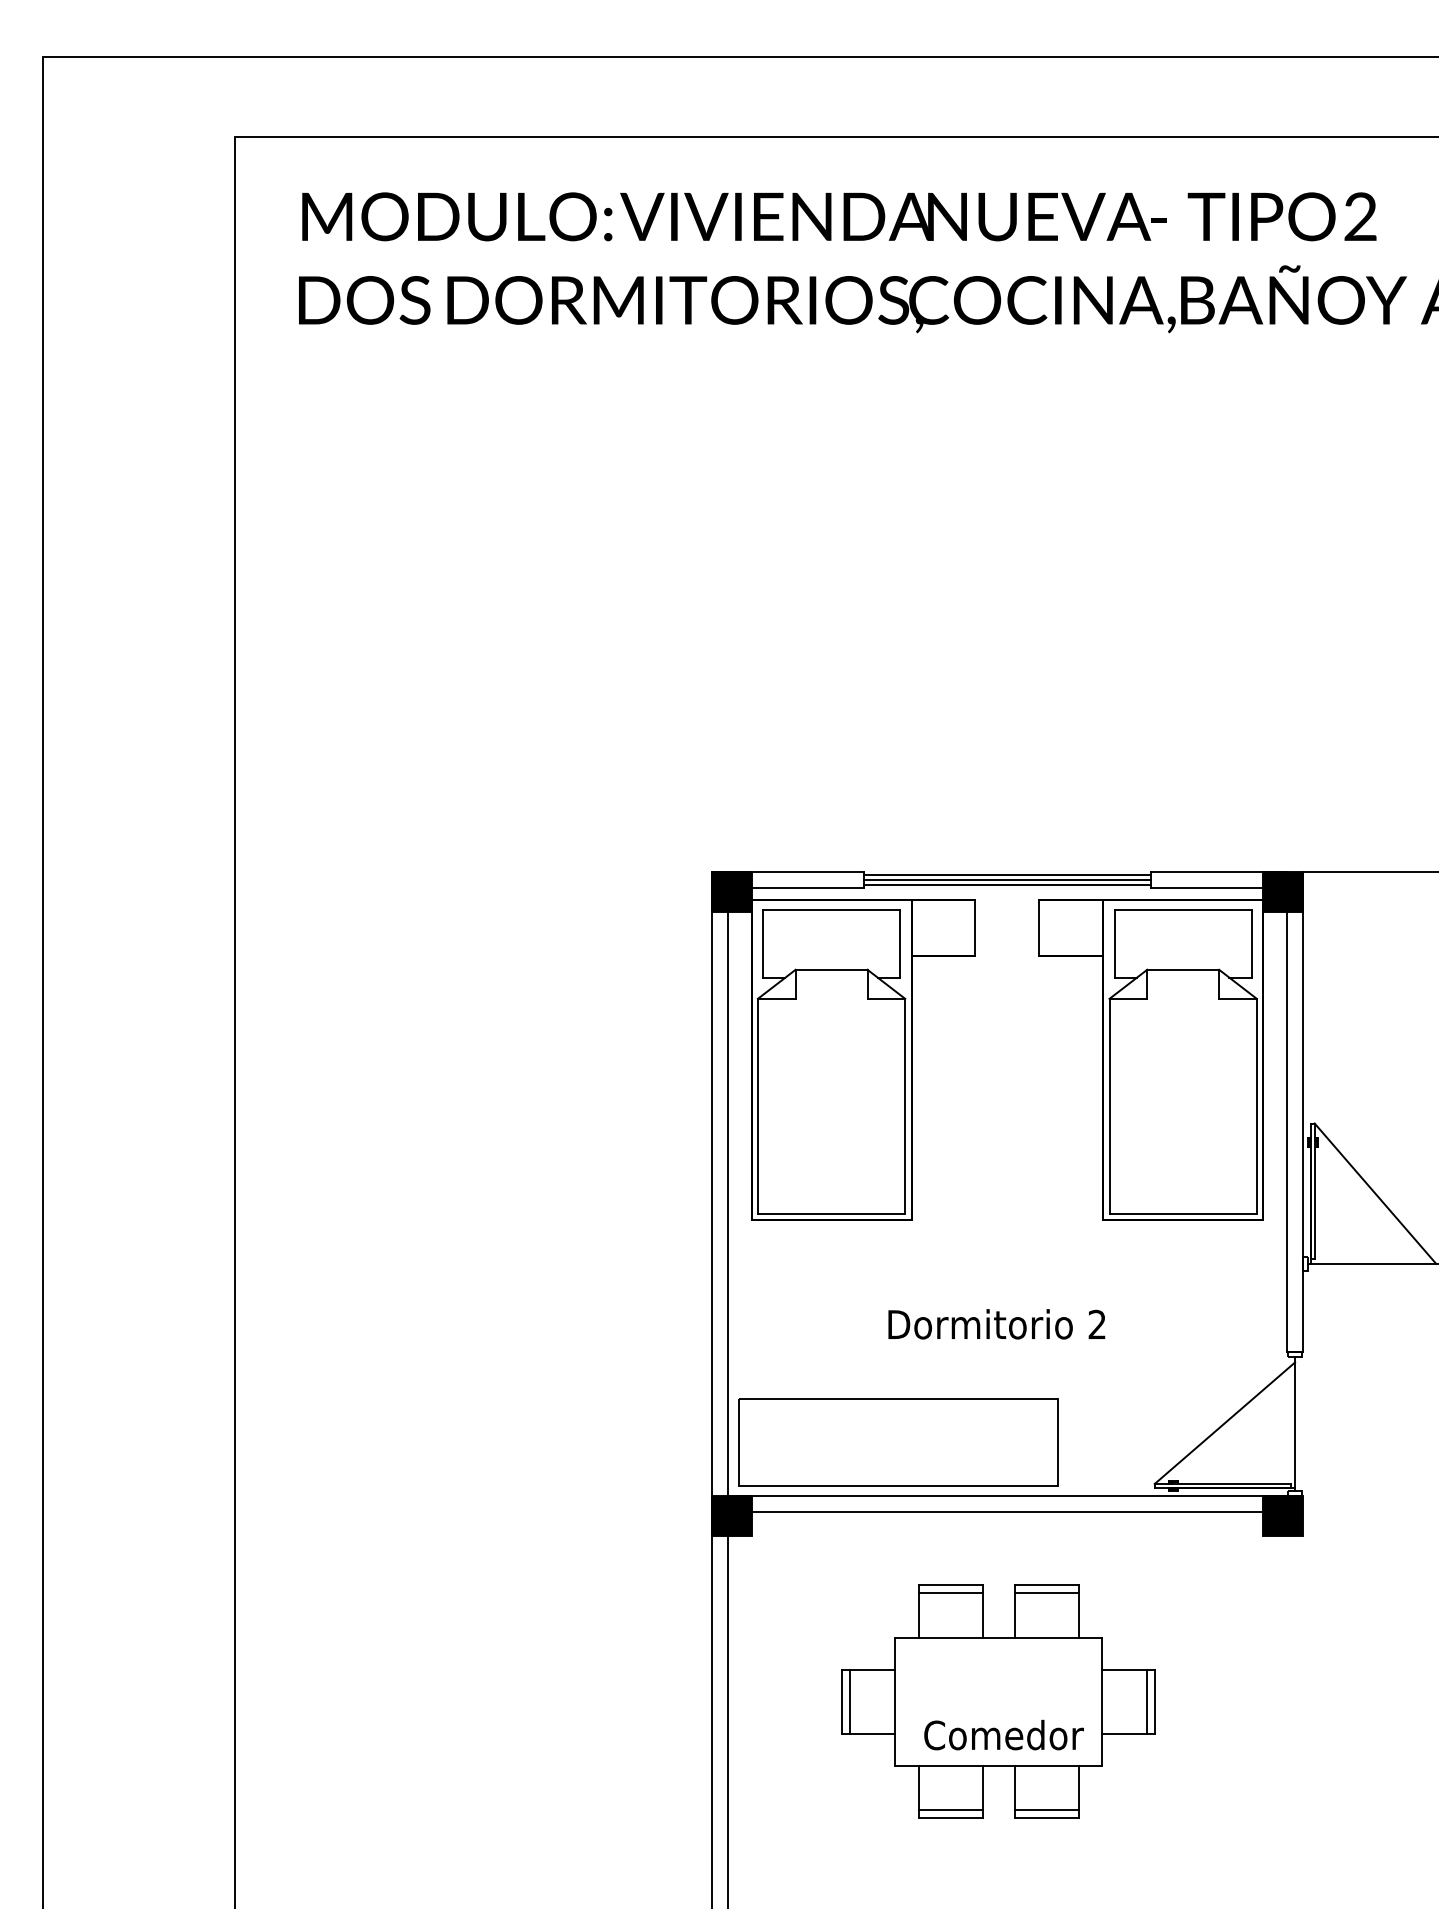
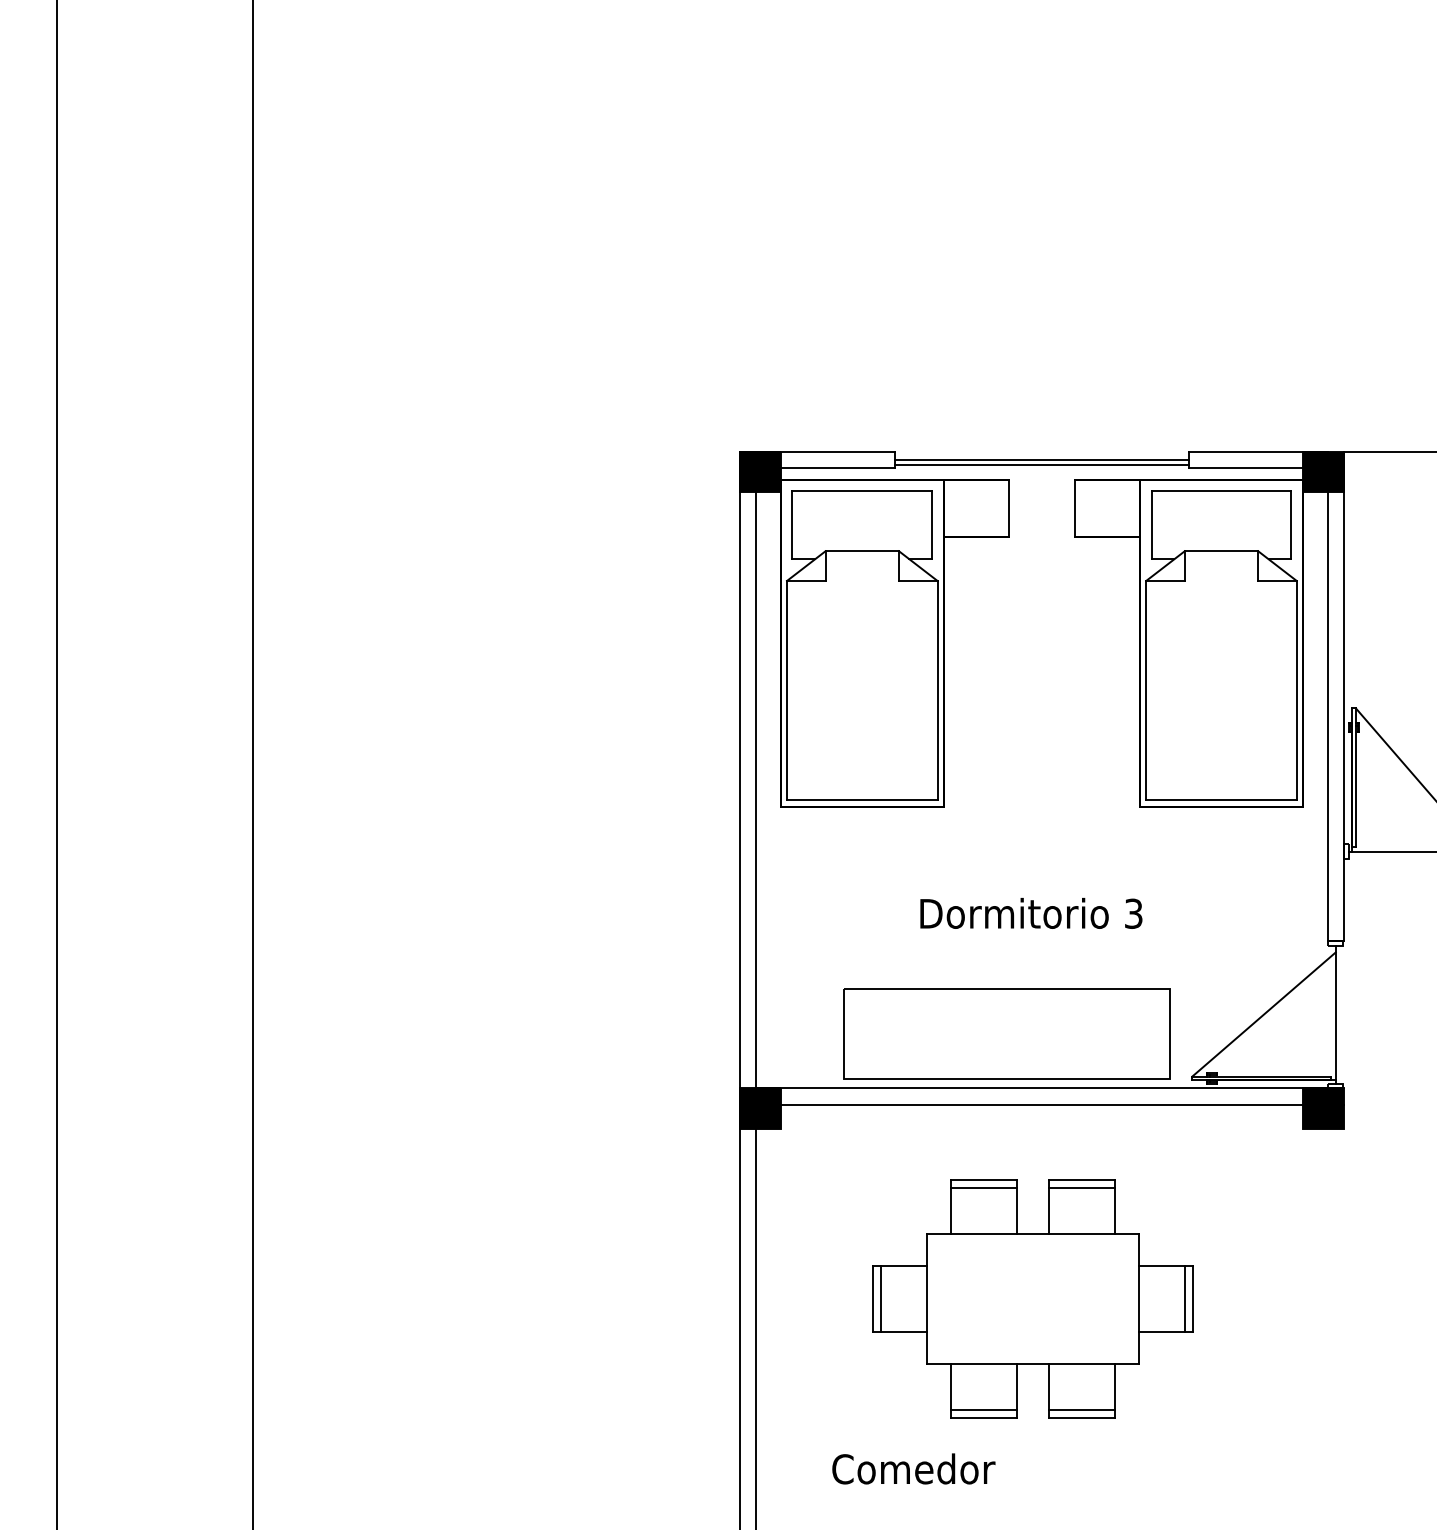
line: (1007, 875) -> (1041, 454), removed
text: (1096, 1324) -> (1132, 913), 2 -> 3
part: (898, 1442) -> (1007, 1034), moved
text: (1003, 1734) -> (913, 1468), moved

